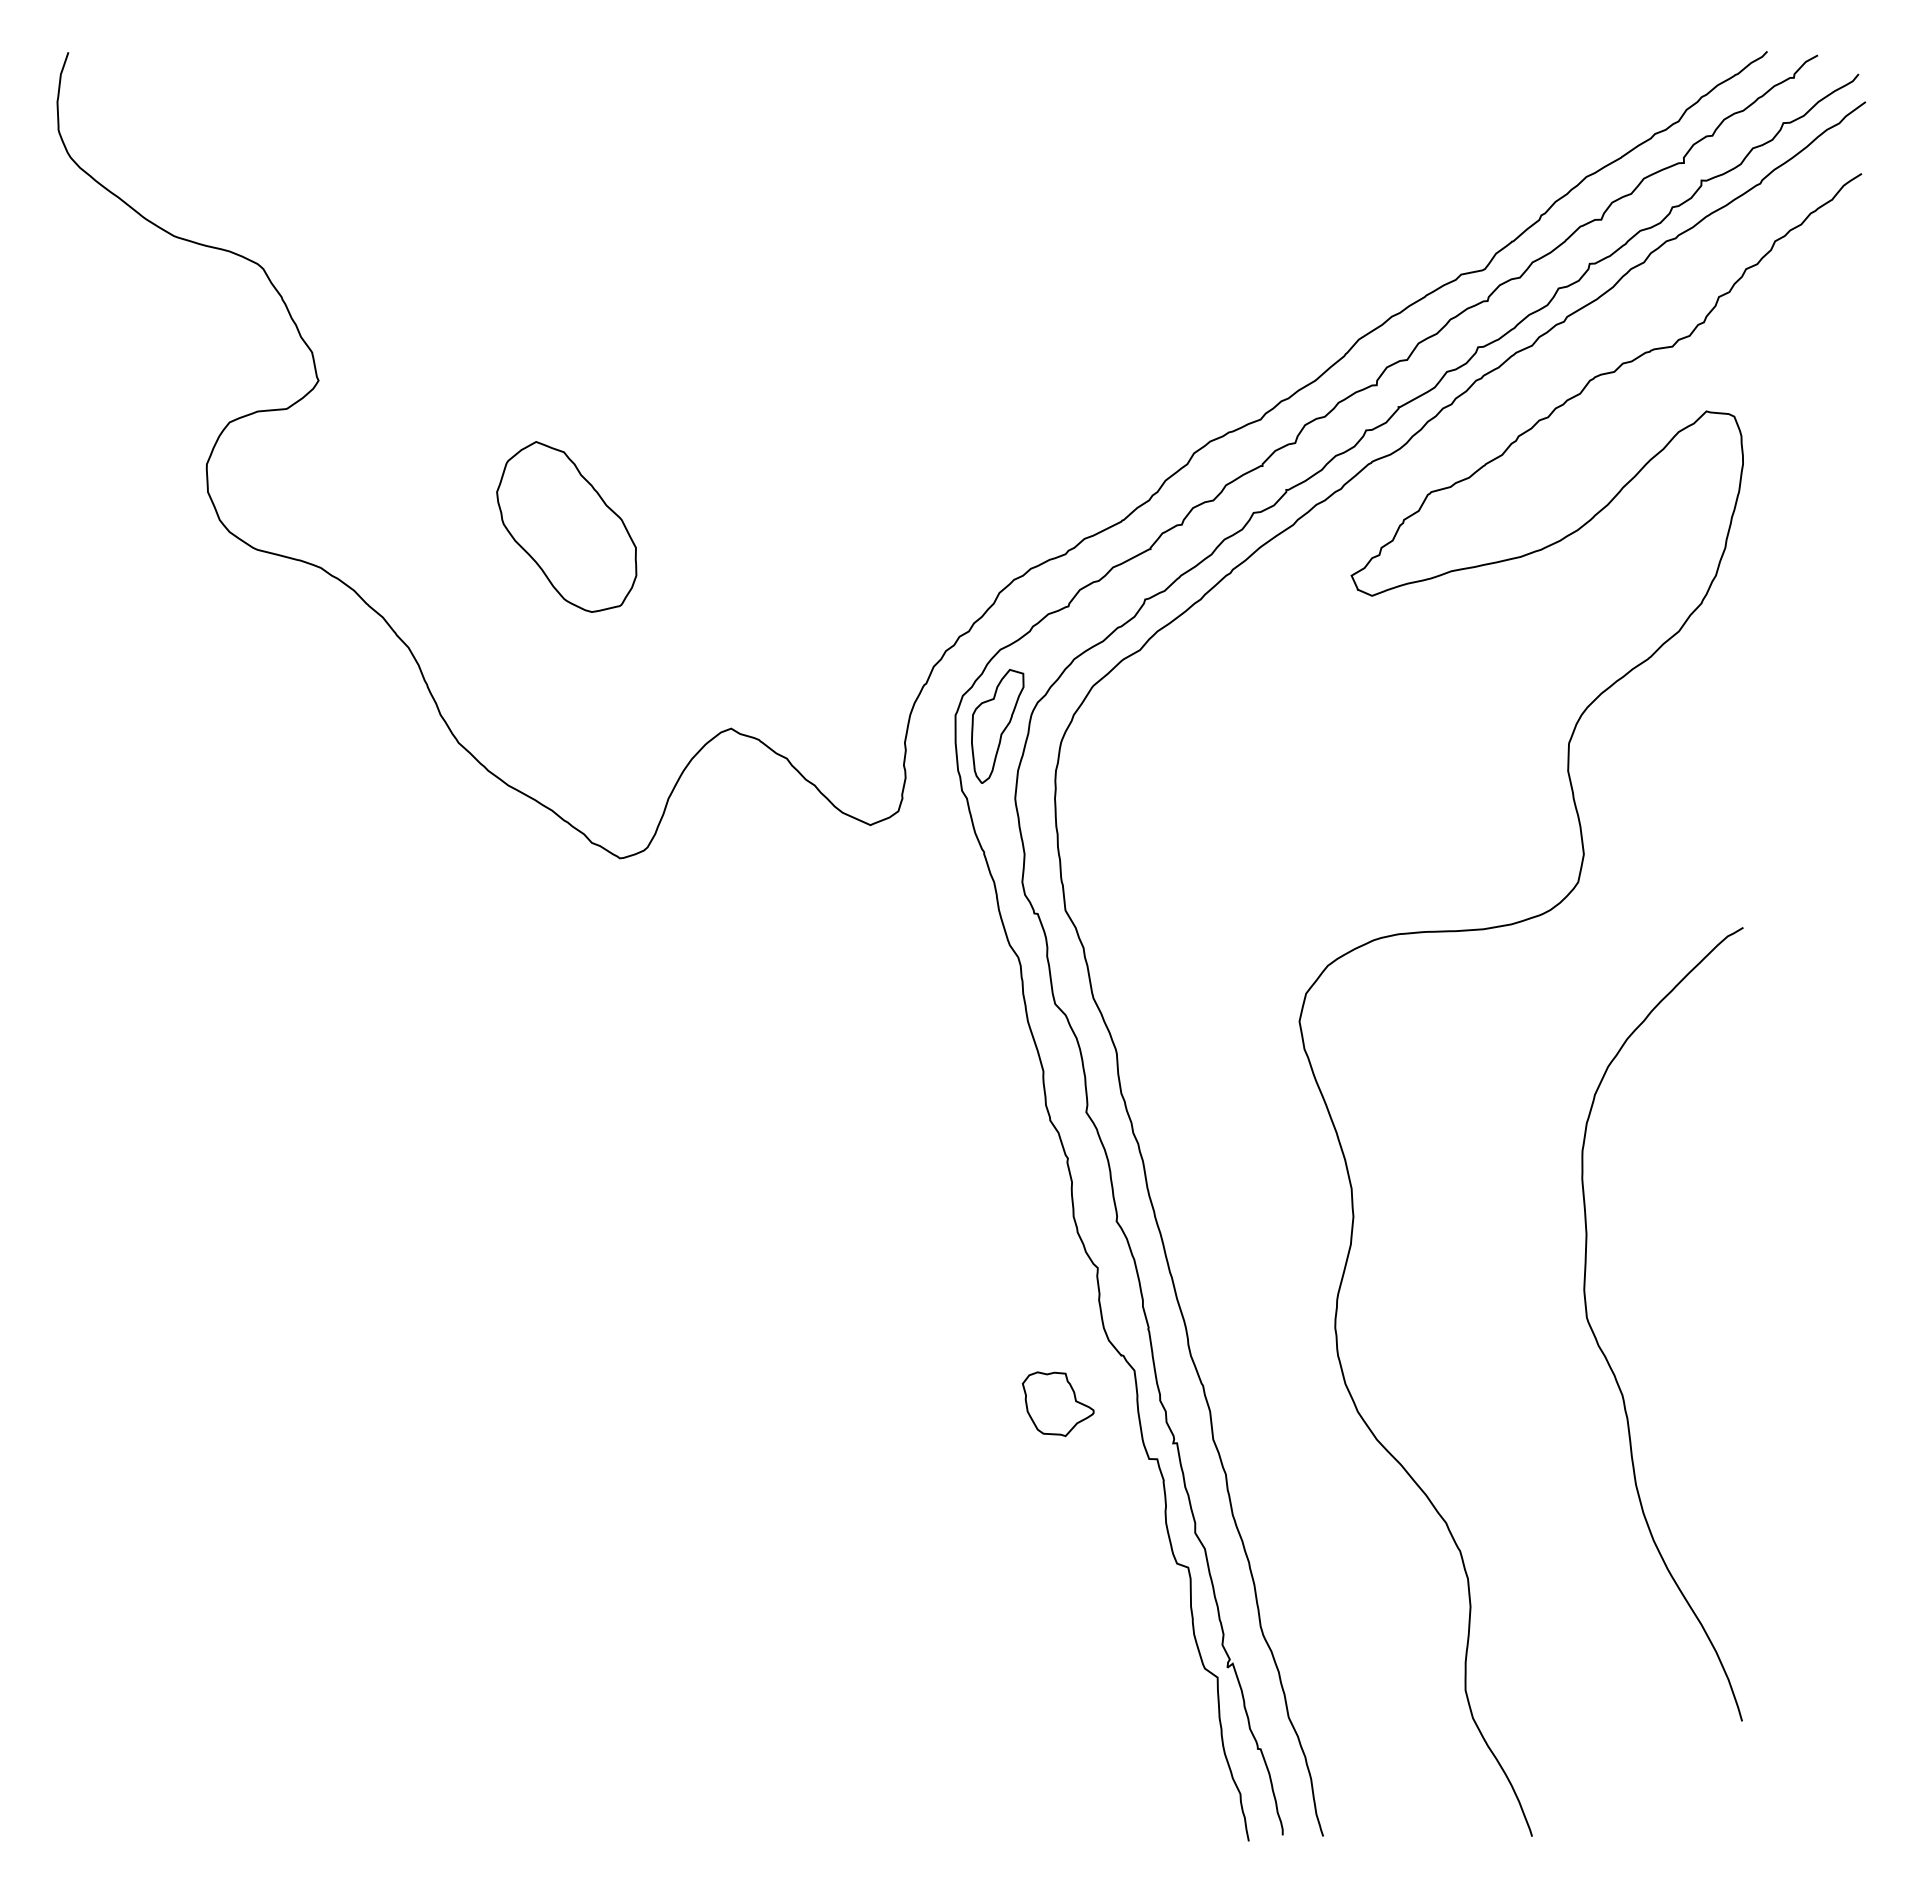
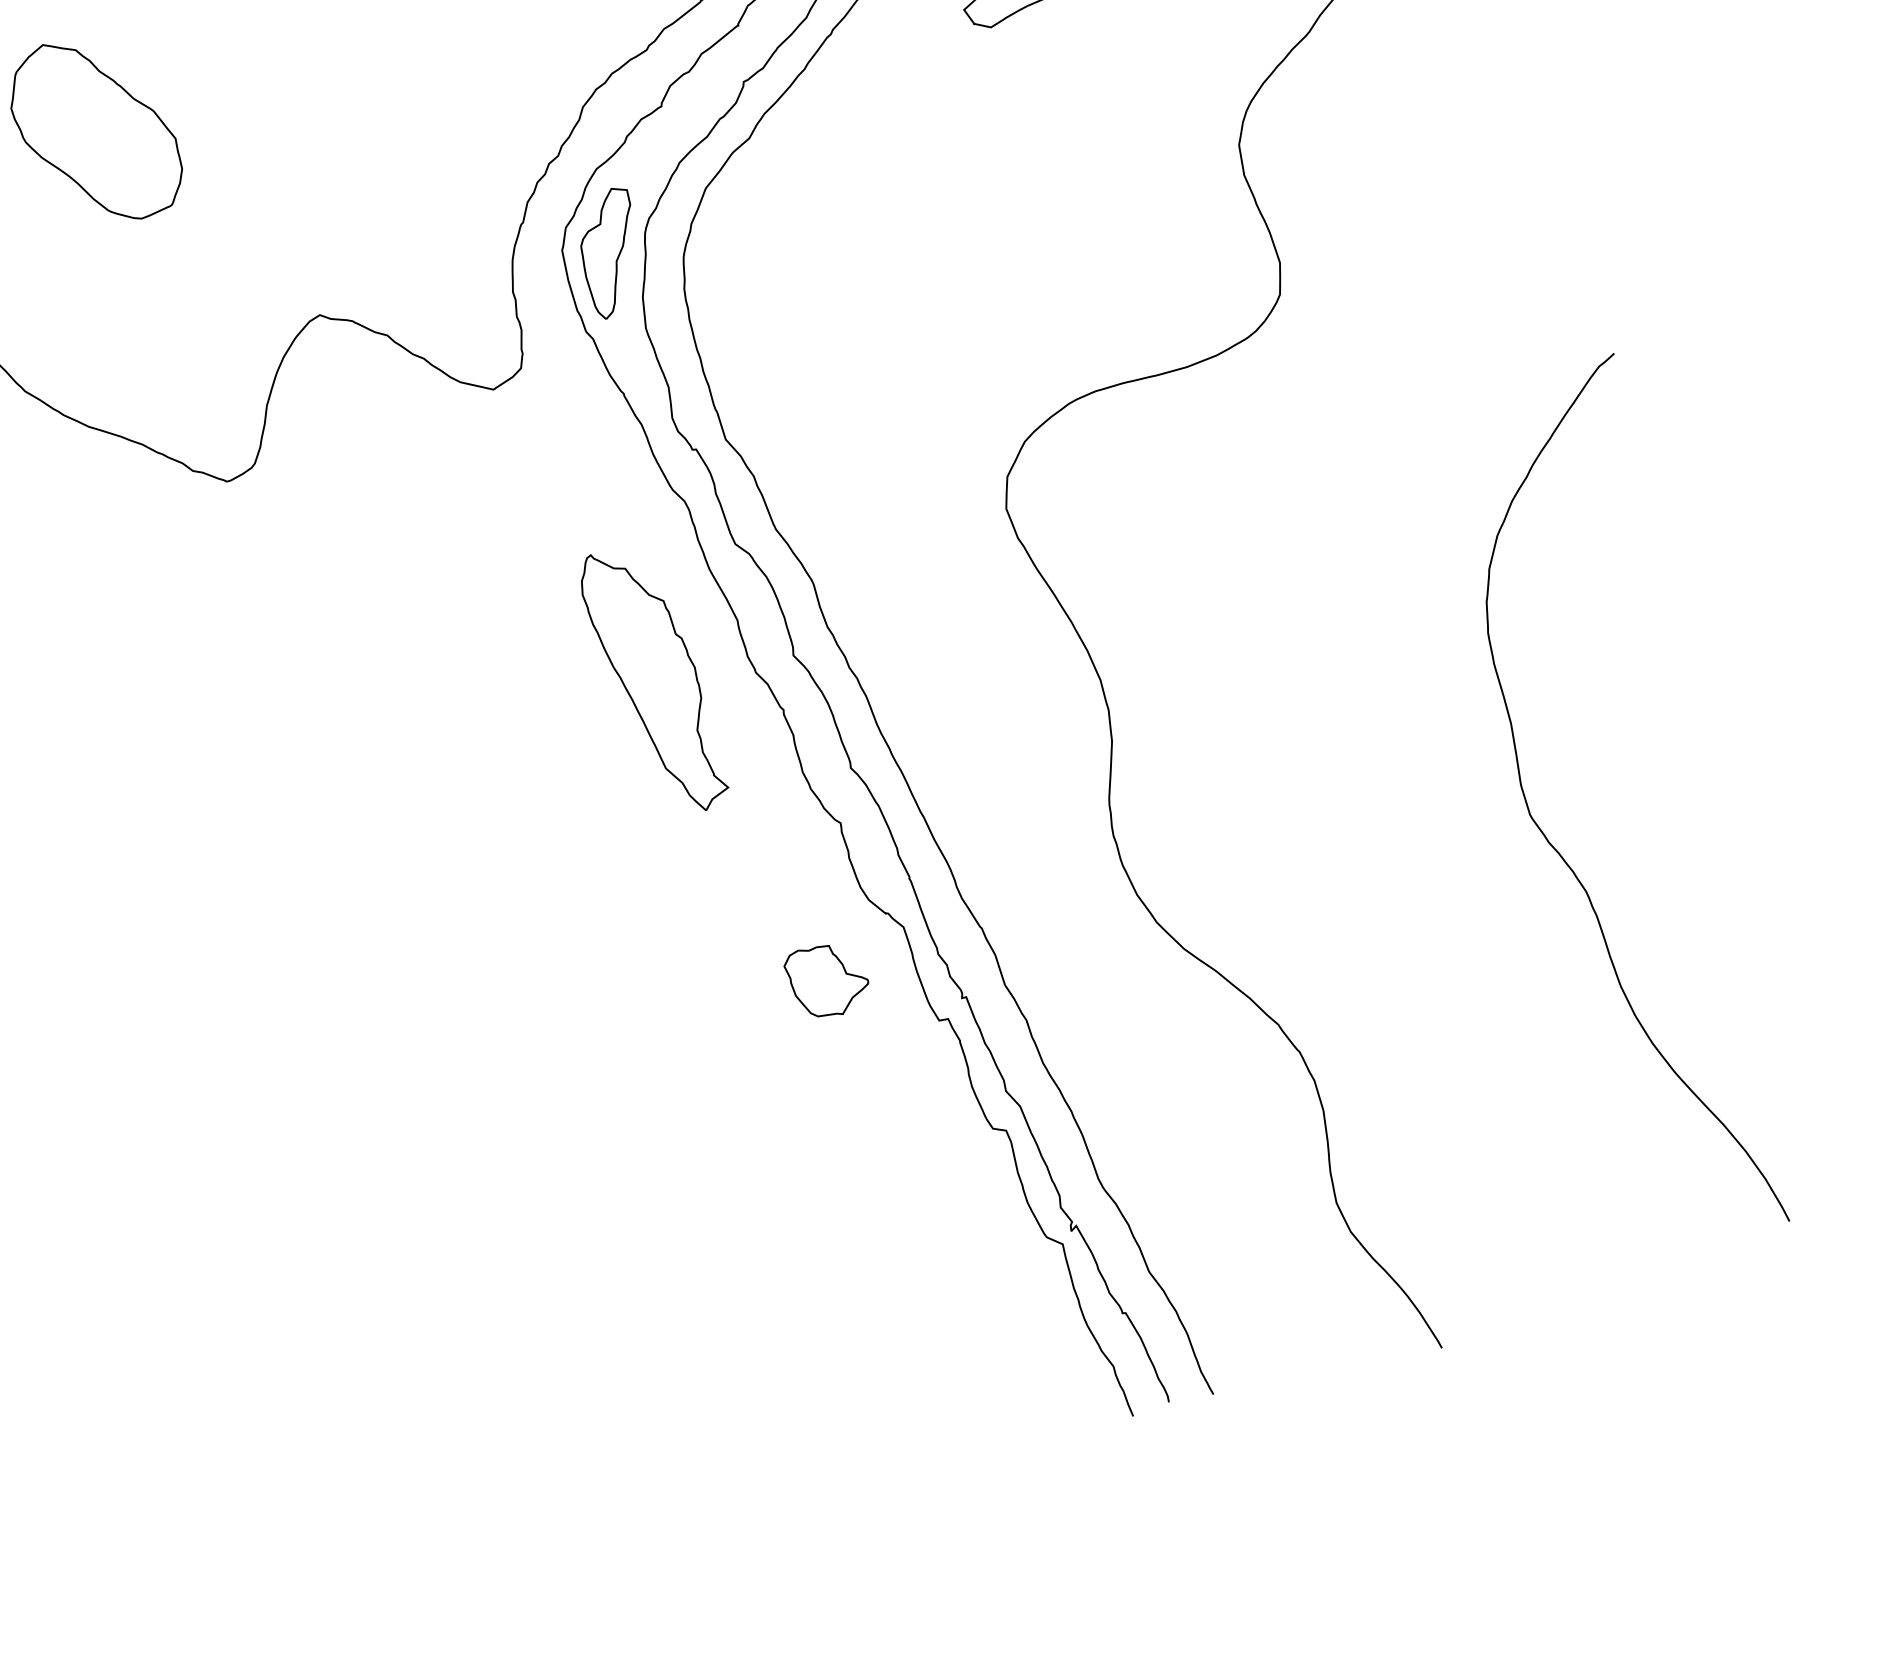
part: (958, 1110) -> (653, 682), added
curve: (1606, 1356) -> (1560, 852), moved

